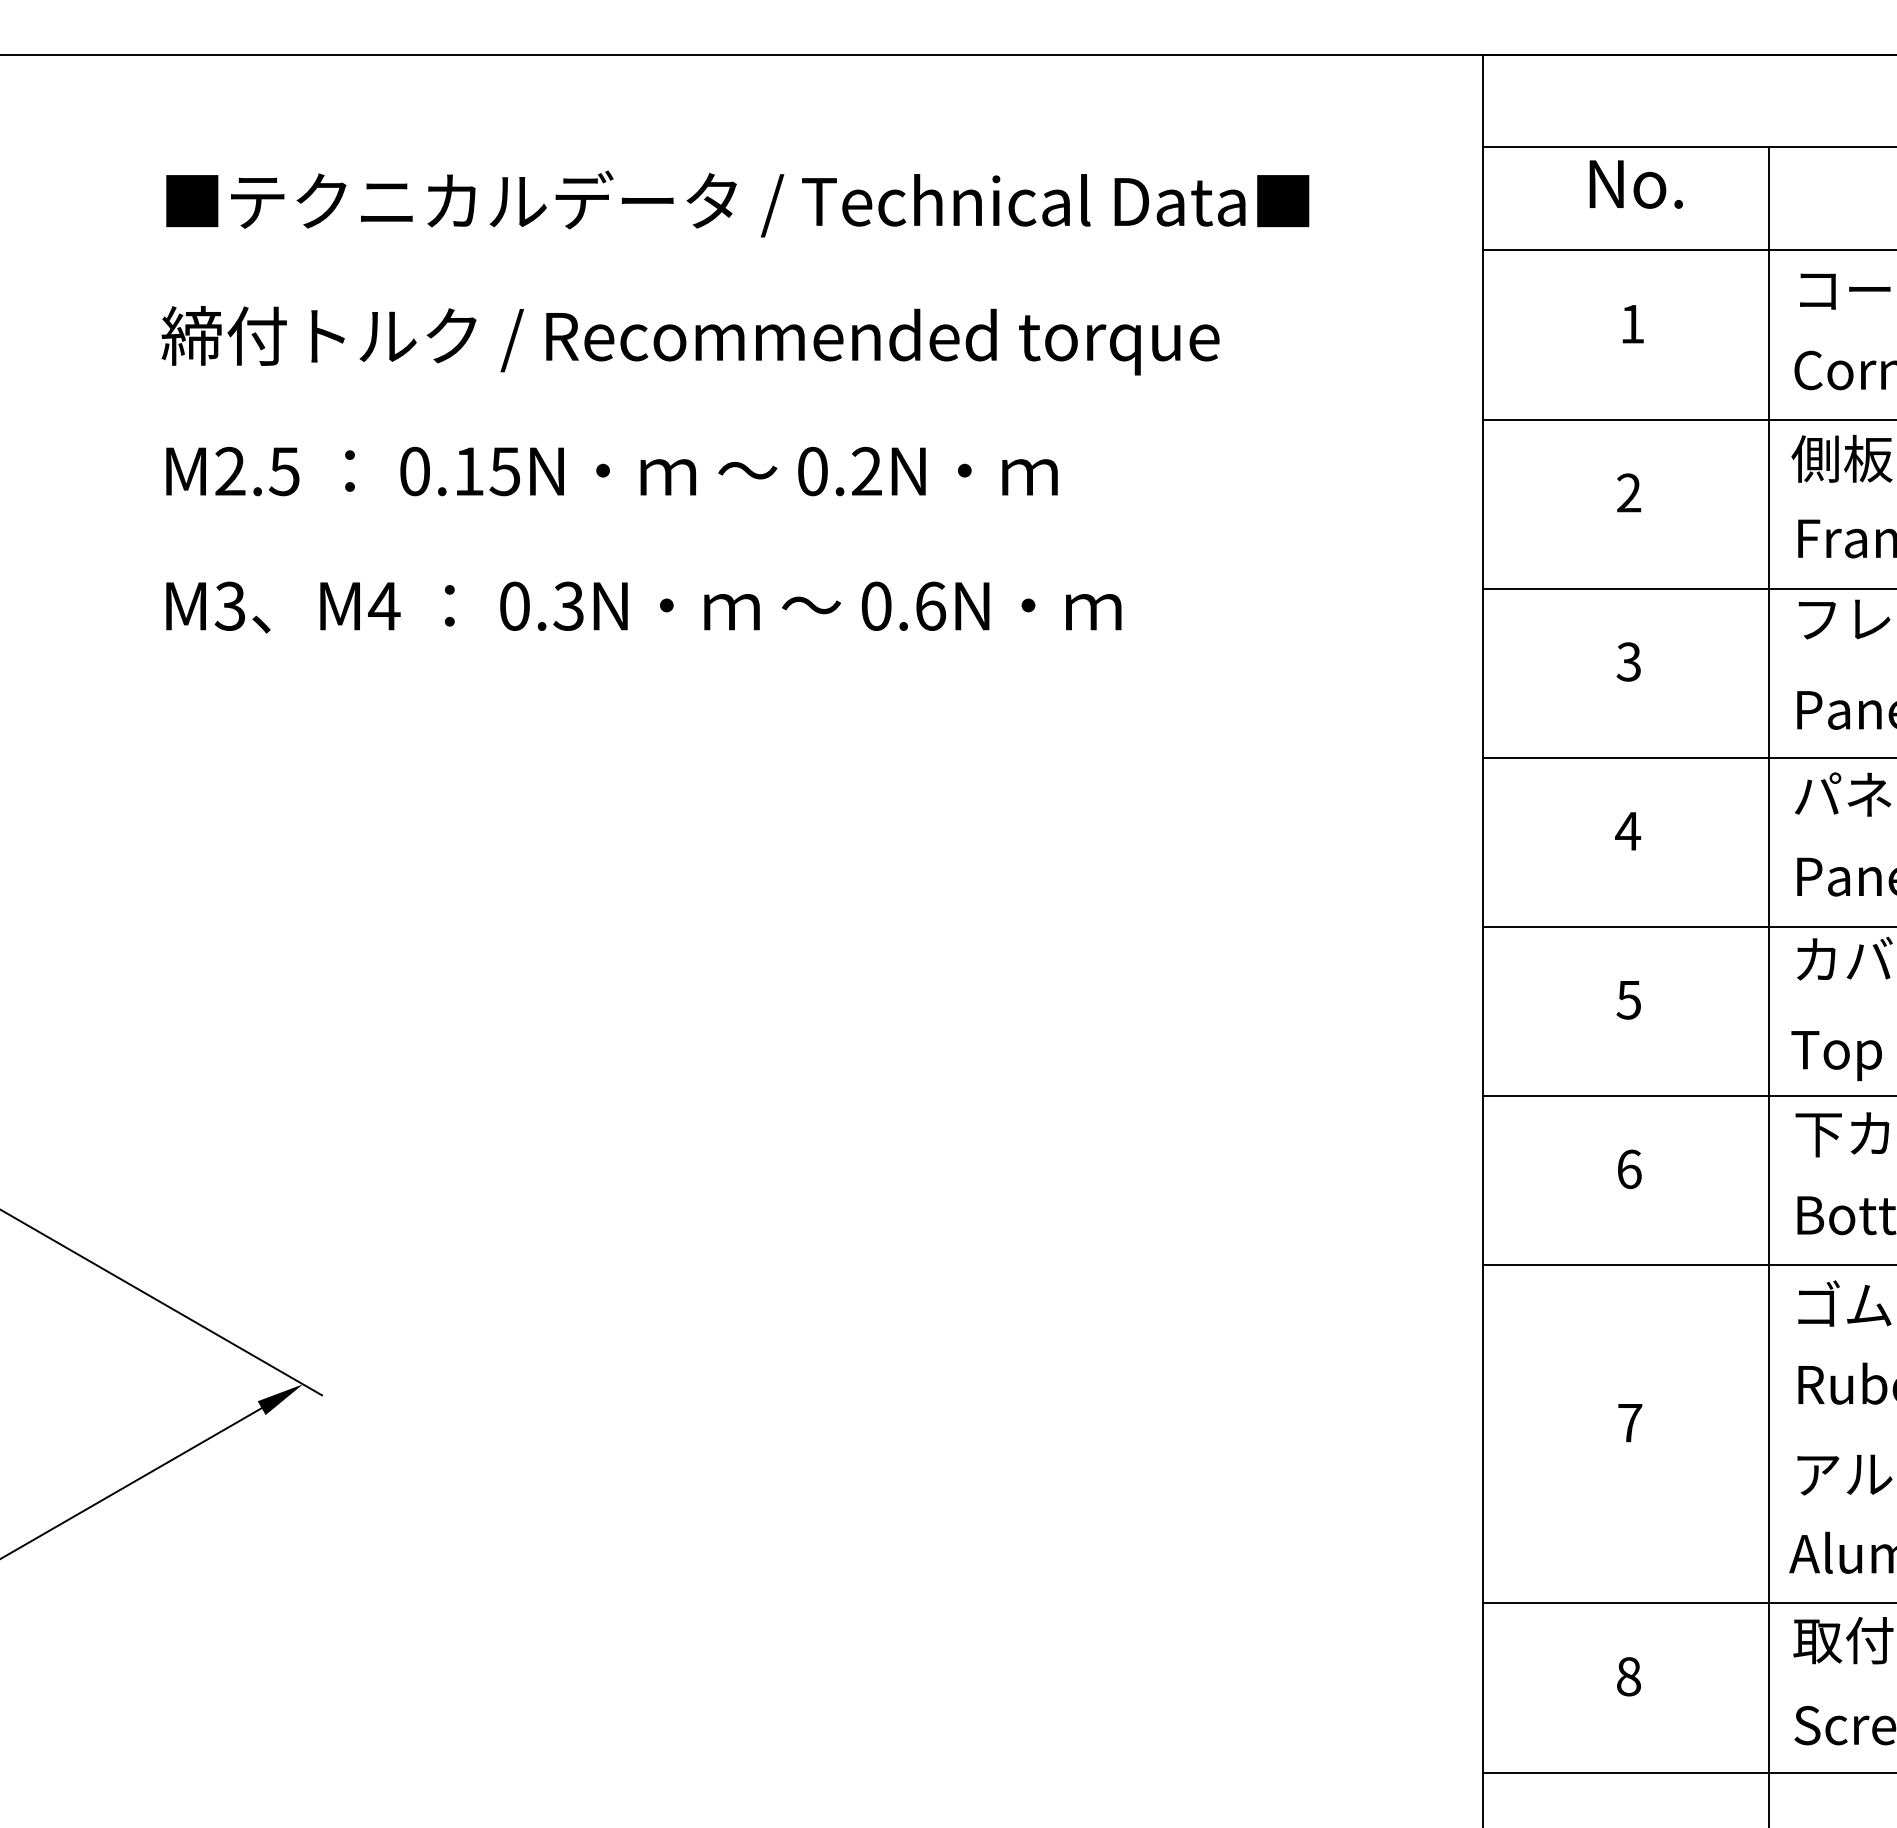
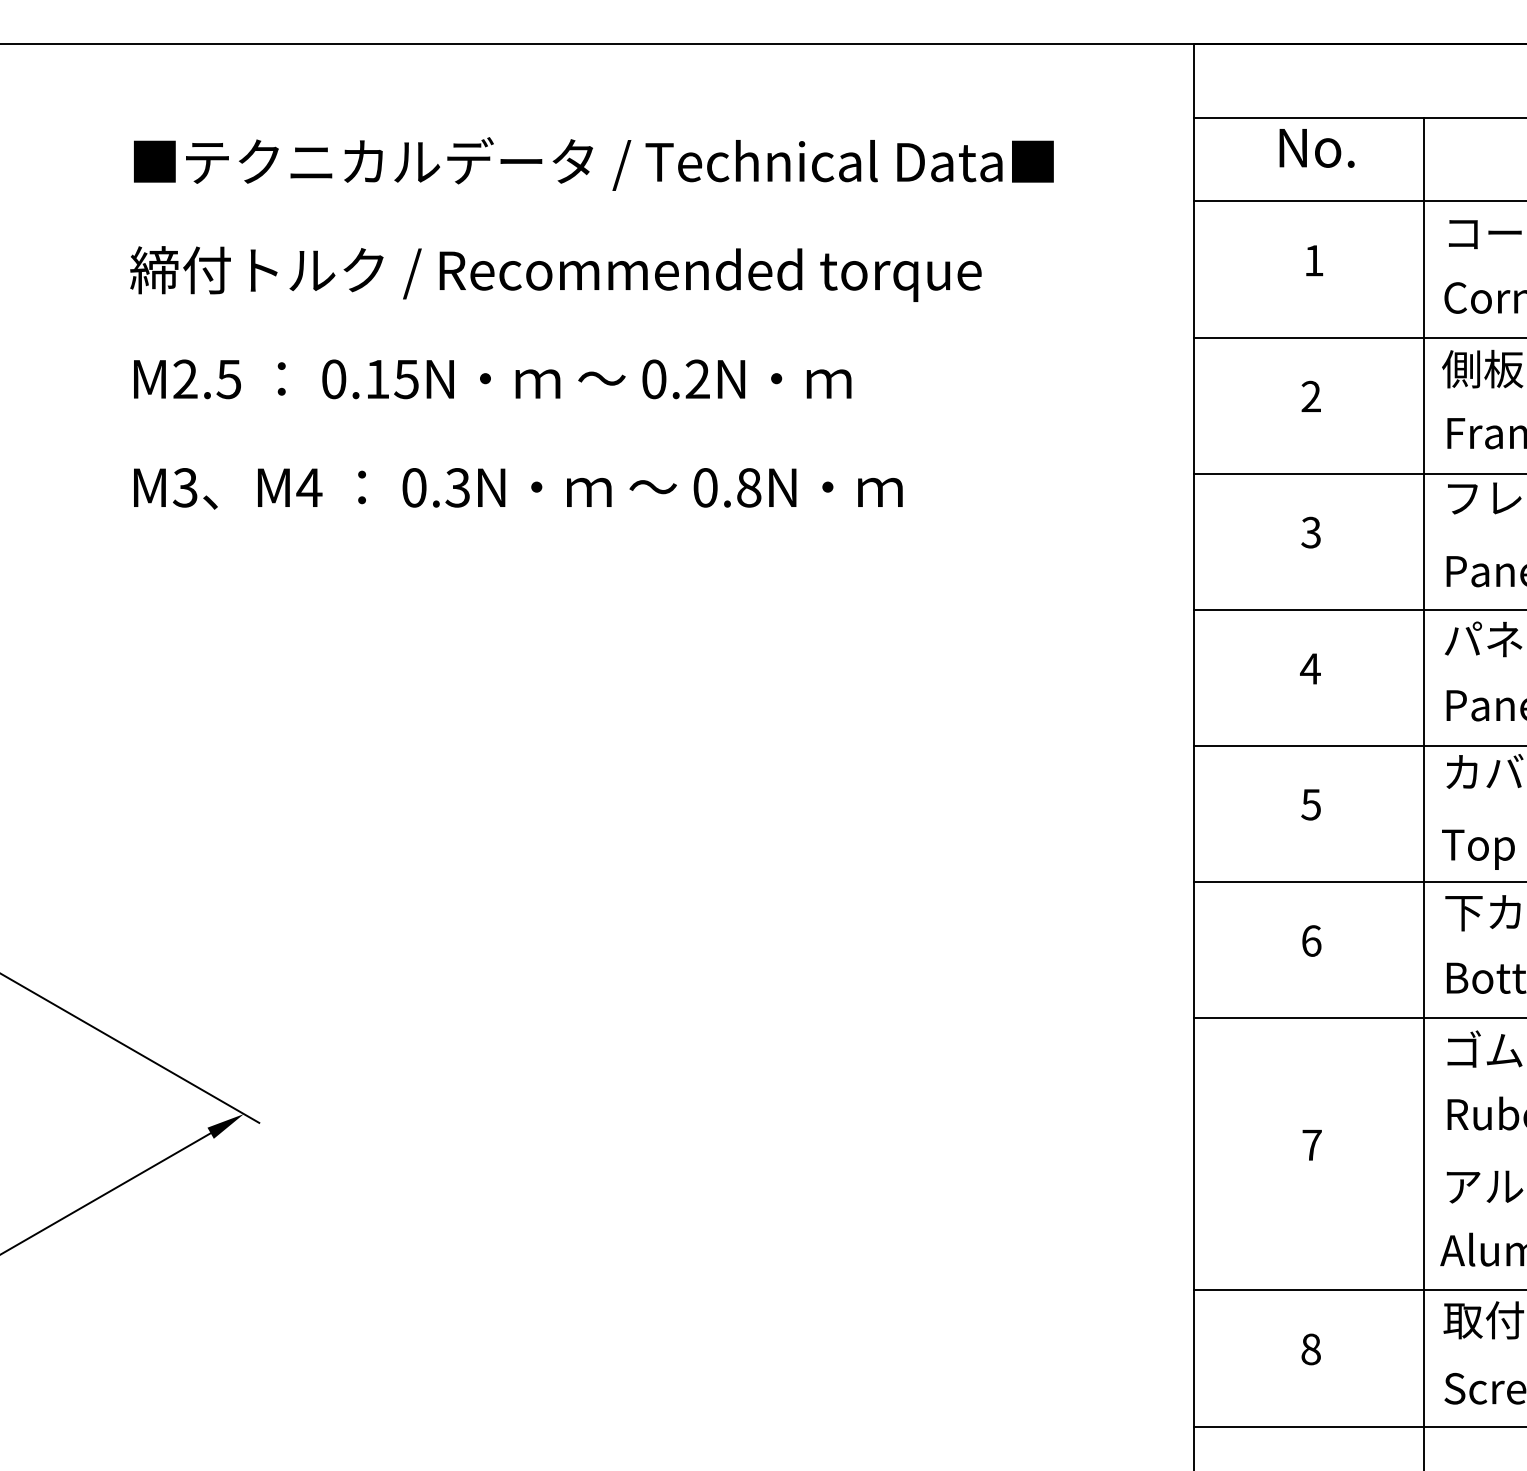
text: (930, 605) -> (749, 487), 0.6N -> 0.8N

